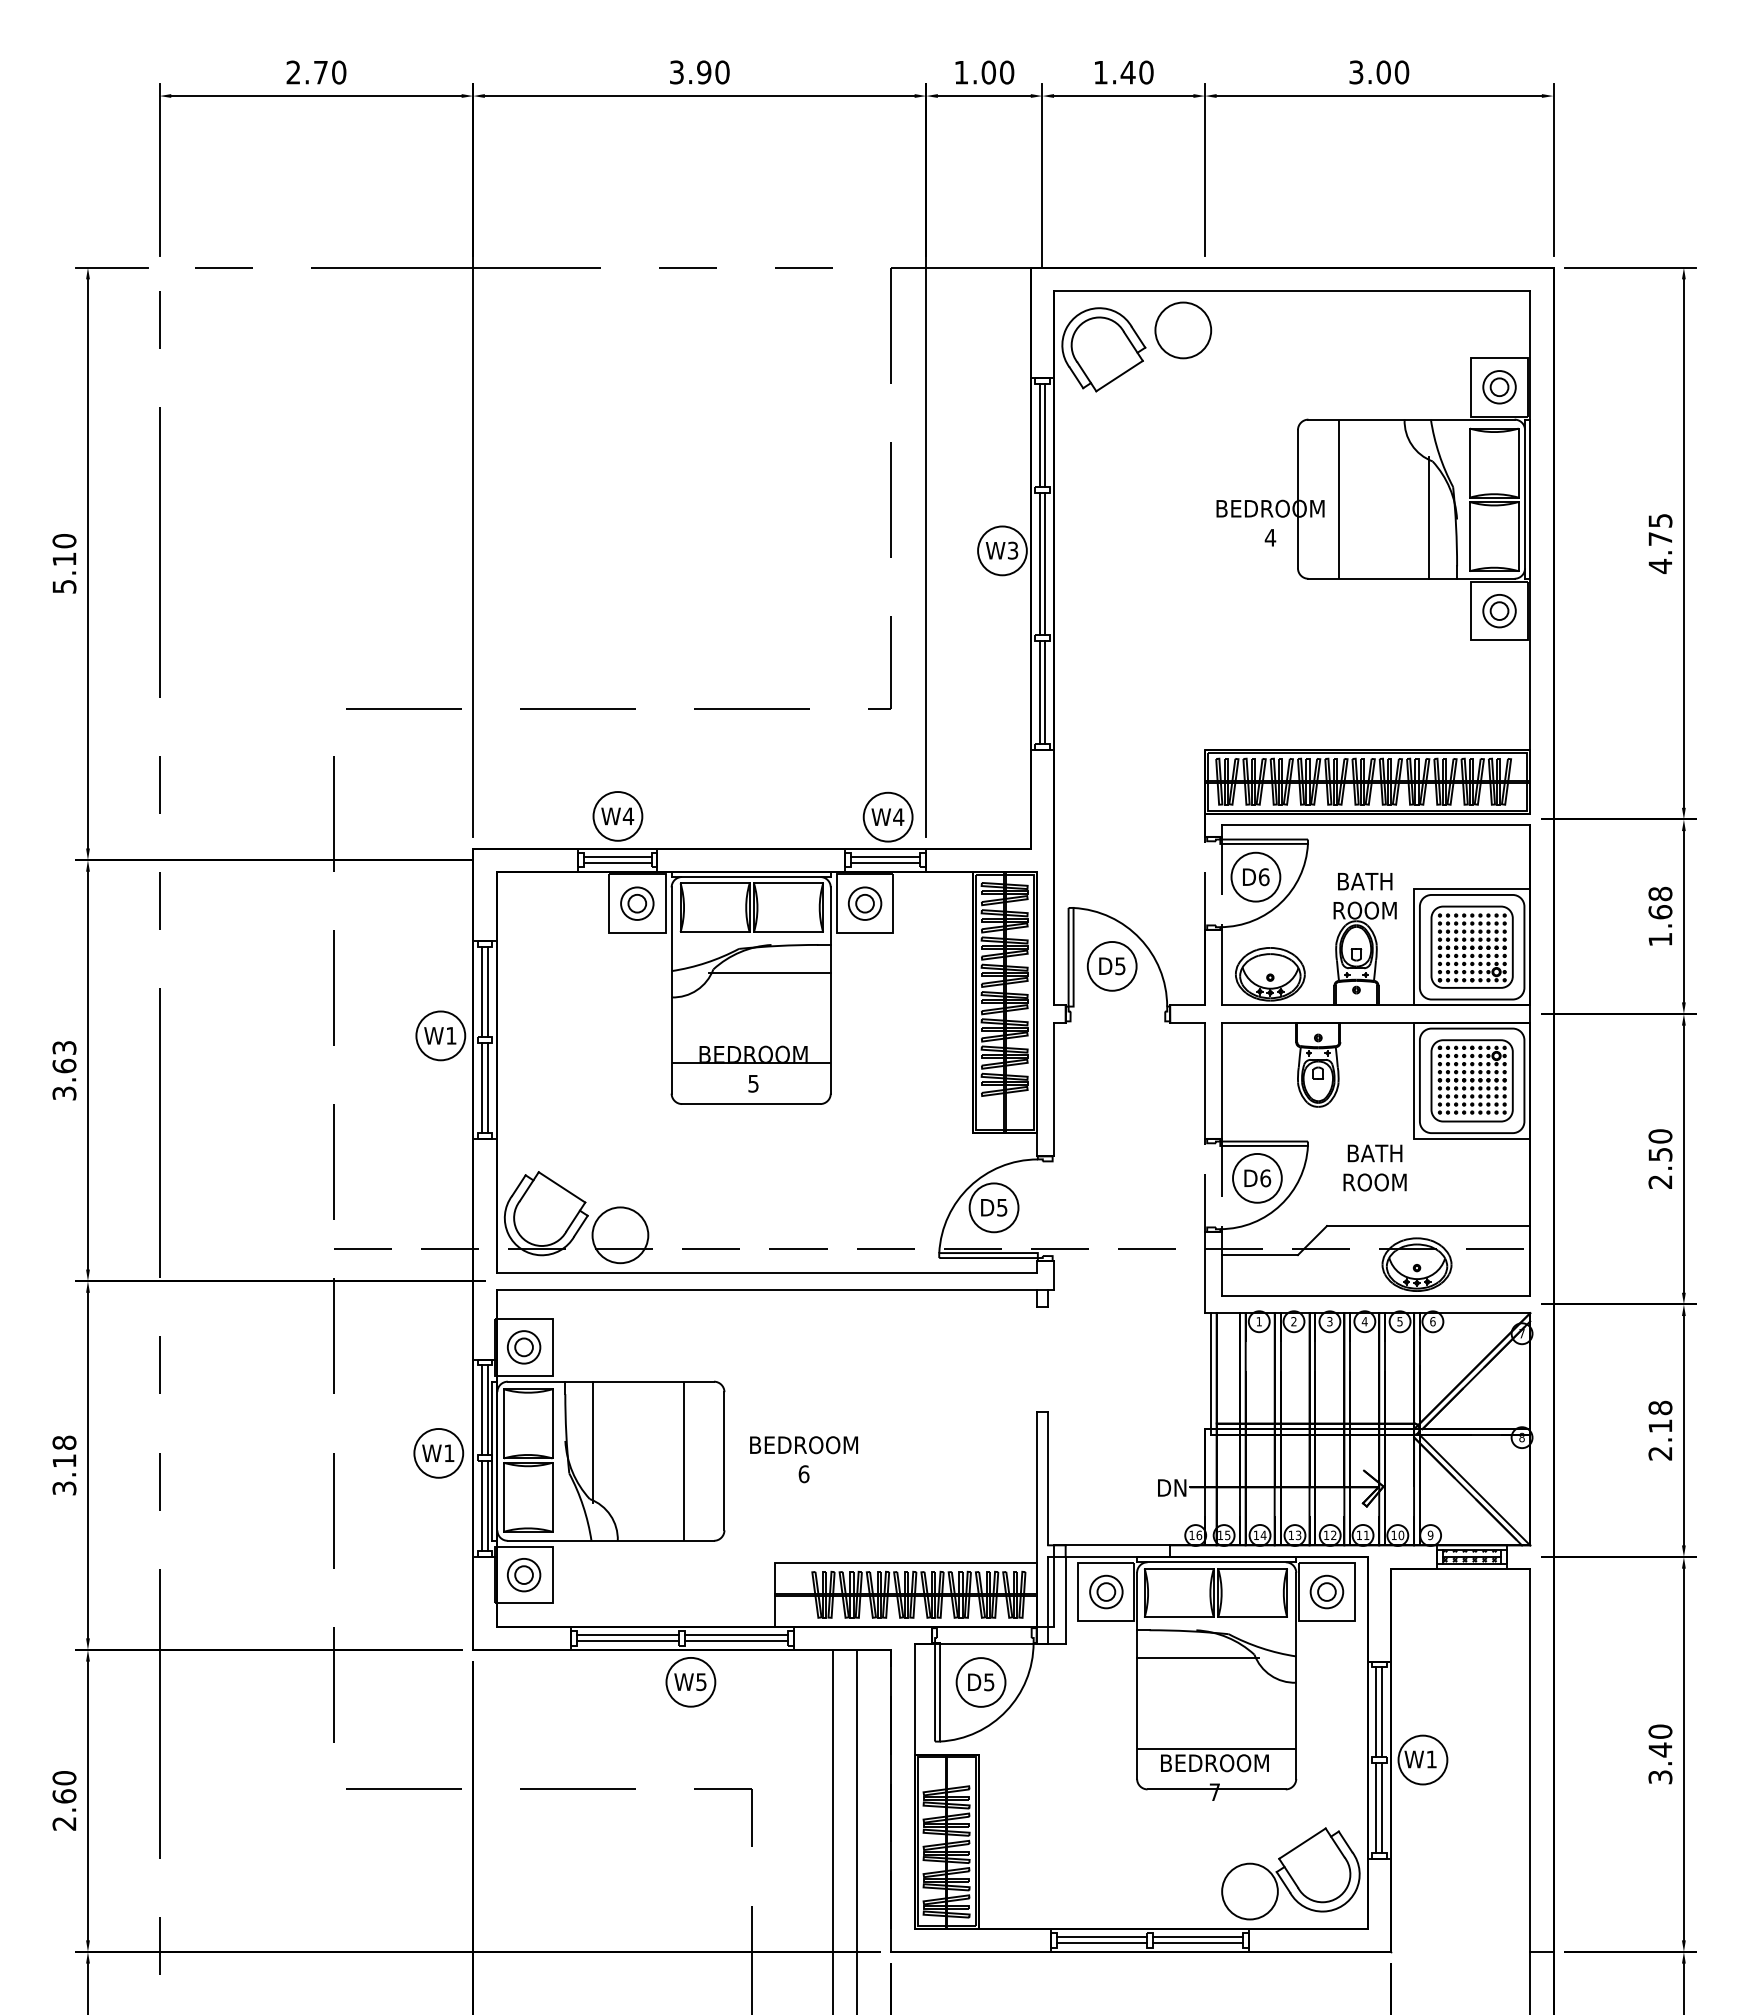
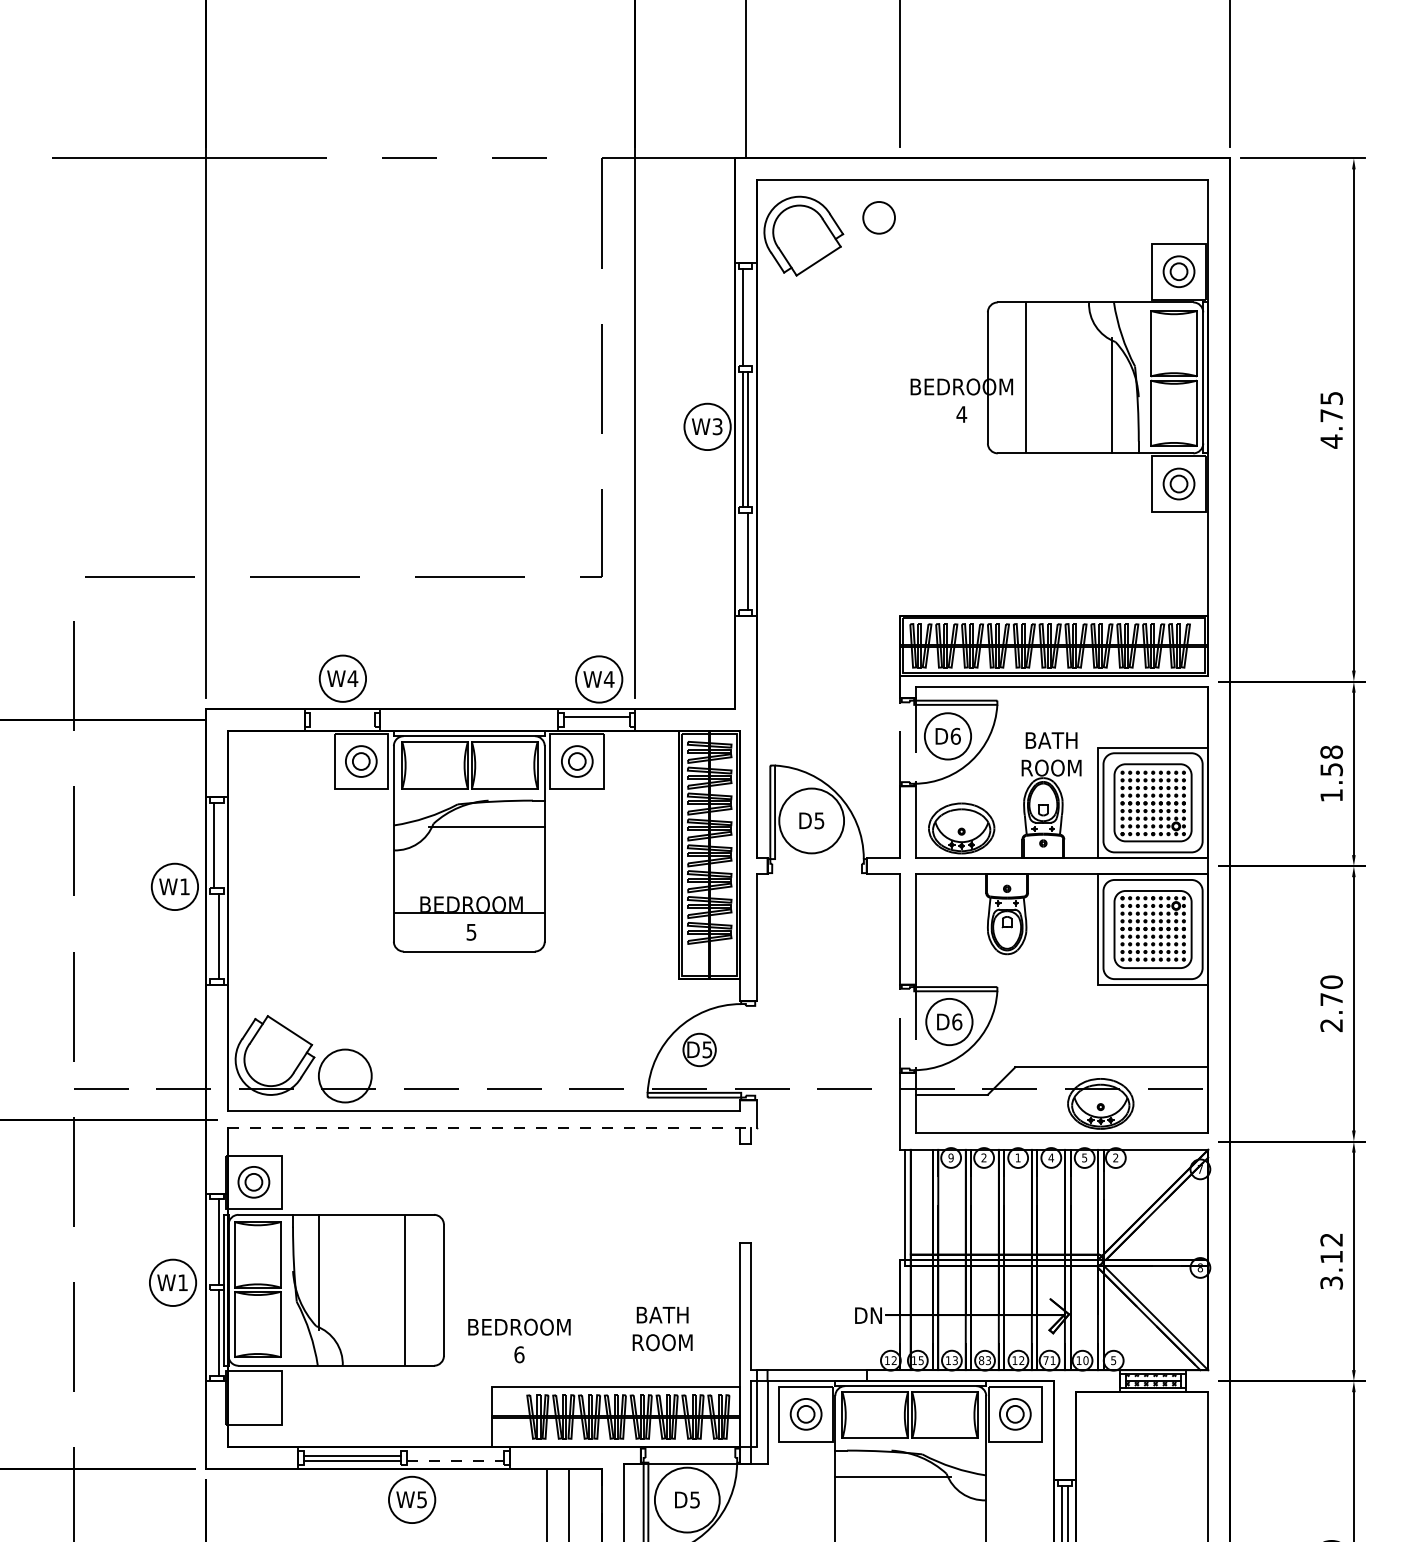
circle: (1183, 330) -> (879, 217), size x0.6
line: (1045, 434) -> (748, 316), removed
line: (1039, 692) -> (742, 561), removed
line: (617, 857) -> (342, 717), removed
line: (617, 863) -> (342, 723), removed
line: (885, 863) -> (596, 723), removed
text: (1660, 912) -> (1331, 769), 1.68 -> 1.58
circle: (1111, 965) -> (811, 820), size x1.4
line: (487, 992) -> (219, 845), removed
line: (481, 1088) -> (213, 936), removed
text: (1660, 1154) -> (1331, 999), 2.50 -> 2.70
text: (1374, 1167) -> (662, 1328), moved
circle: (993, 1207) -> (699, 1049), size x0.7
line: (775, 1289) -> (492, 1127), solid -> dashed
text: (1258, 1321) -> (950, 1157), 1 -> 9
text: (1329, 1321) -> (1017, 1157), 3 -> 1
text: (1432, 1321) -> (1115, 1157), 6 -> 2
line: (481, 1410) -> (213, 1242), removed
text: (1660, 1430) -> (1331, 1261), 2.18 -> 3.12
text: (803, 1459) -> (518, 1340), moved
line: (481, 1506) -> (213, 1333), removed
text: (1358, 1534) -> (1045, 1359), 11 -> 71
text: (1430, 1534) -> (1113, 1359), 9 -> 5
text: (1199, 1535) -> (894, 1360), 16 -> 12
text: (1263, 1535) -> (955, 1360), 14 -> 13
text: (1291, 1535) -> (981, 1360), 13 -> 83
part: (524, 1575) -> (254, 1398), removed
line: (736, 1635) -> (455, 1455), removed
line: (737, 1641) -> (456, 1461), solid -> dashed
circle: (980, 1682) -> (686, 1500), size x1.4

